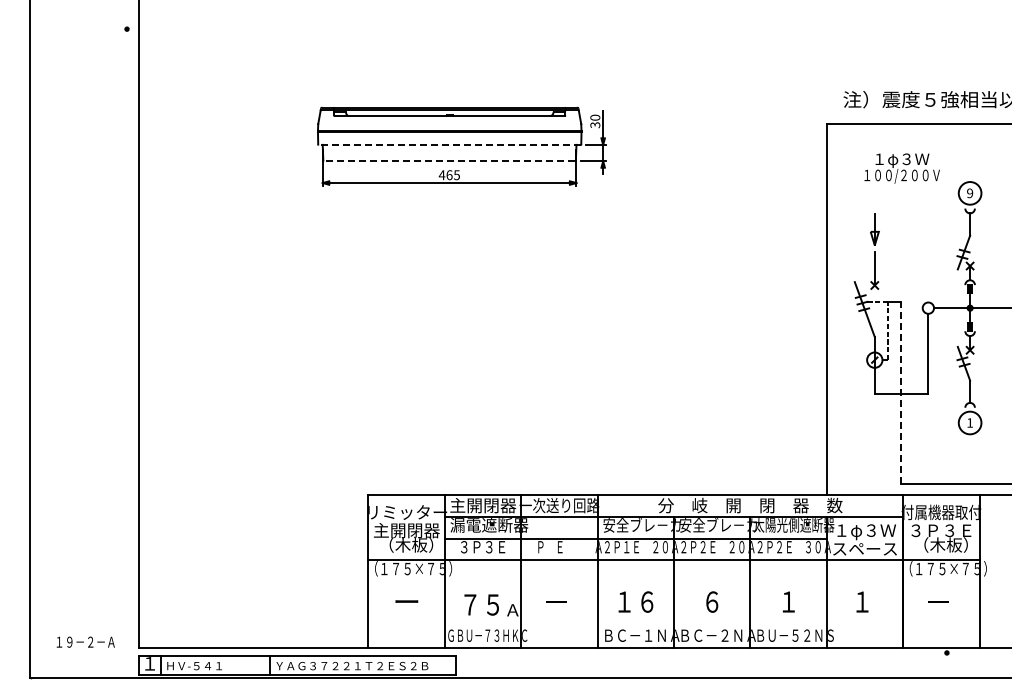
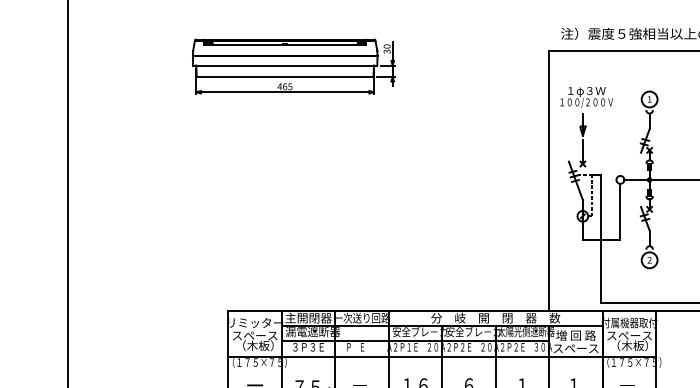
line: (449, 144) -> (285, 65), dashed -> solid
line: (449, 161) -> (285, 77), dashed -> solid
text: (901, 168) -> (586, 97), moved
text: (970, 193) -> (649, 99), 9 -> 1
line: (901, 392) -> (601, 238), dashed -> solid
text: (970, 422) -> (649, 259), 1 -> 2
text: (406, 530) -> (254, 335), 主開閉器 -> スペース
text: (941, 530) -> (629, 335), ３Ｐ３Ｅ -> スペース
text: (865, 531) -> (576, 336), １φ３Ｗ -> 増 回 路

